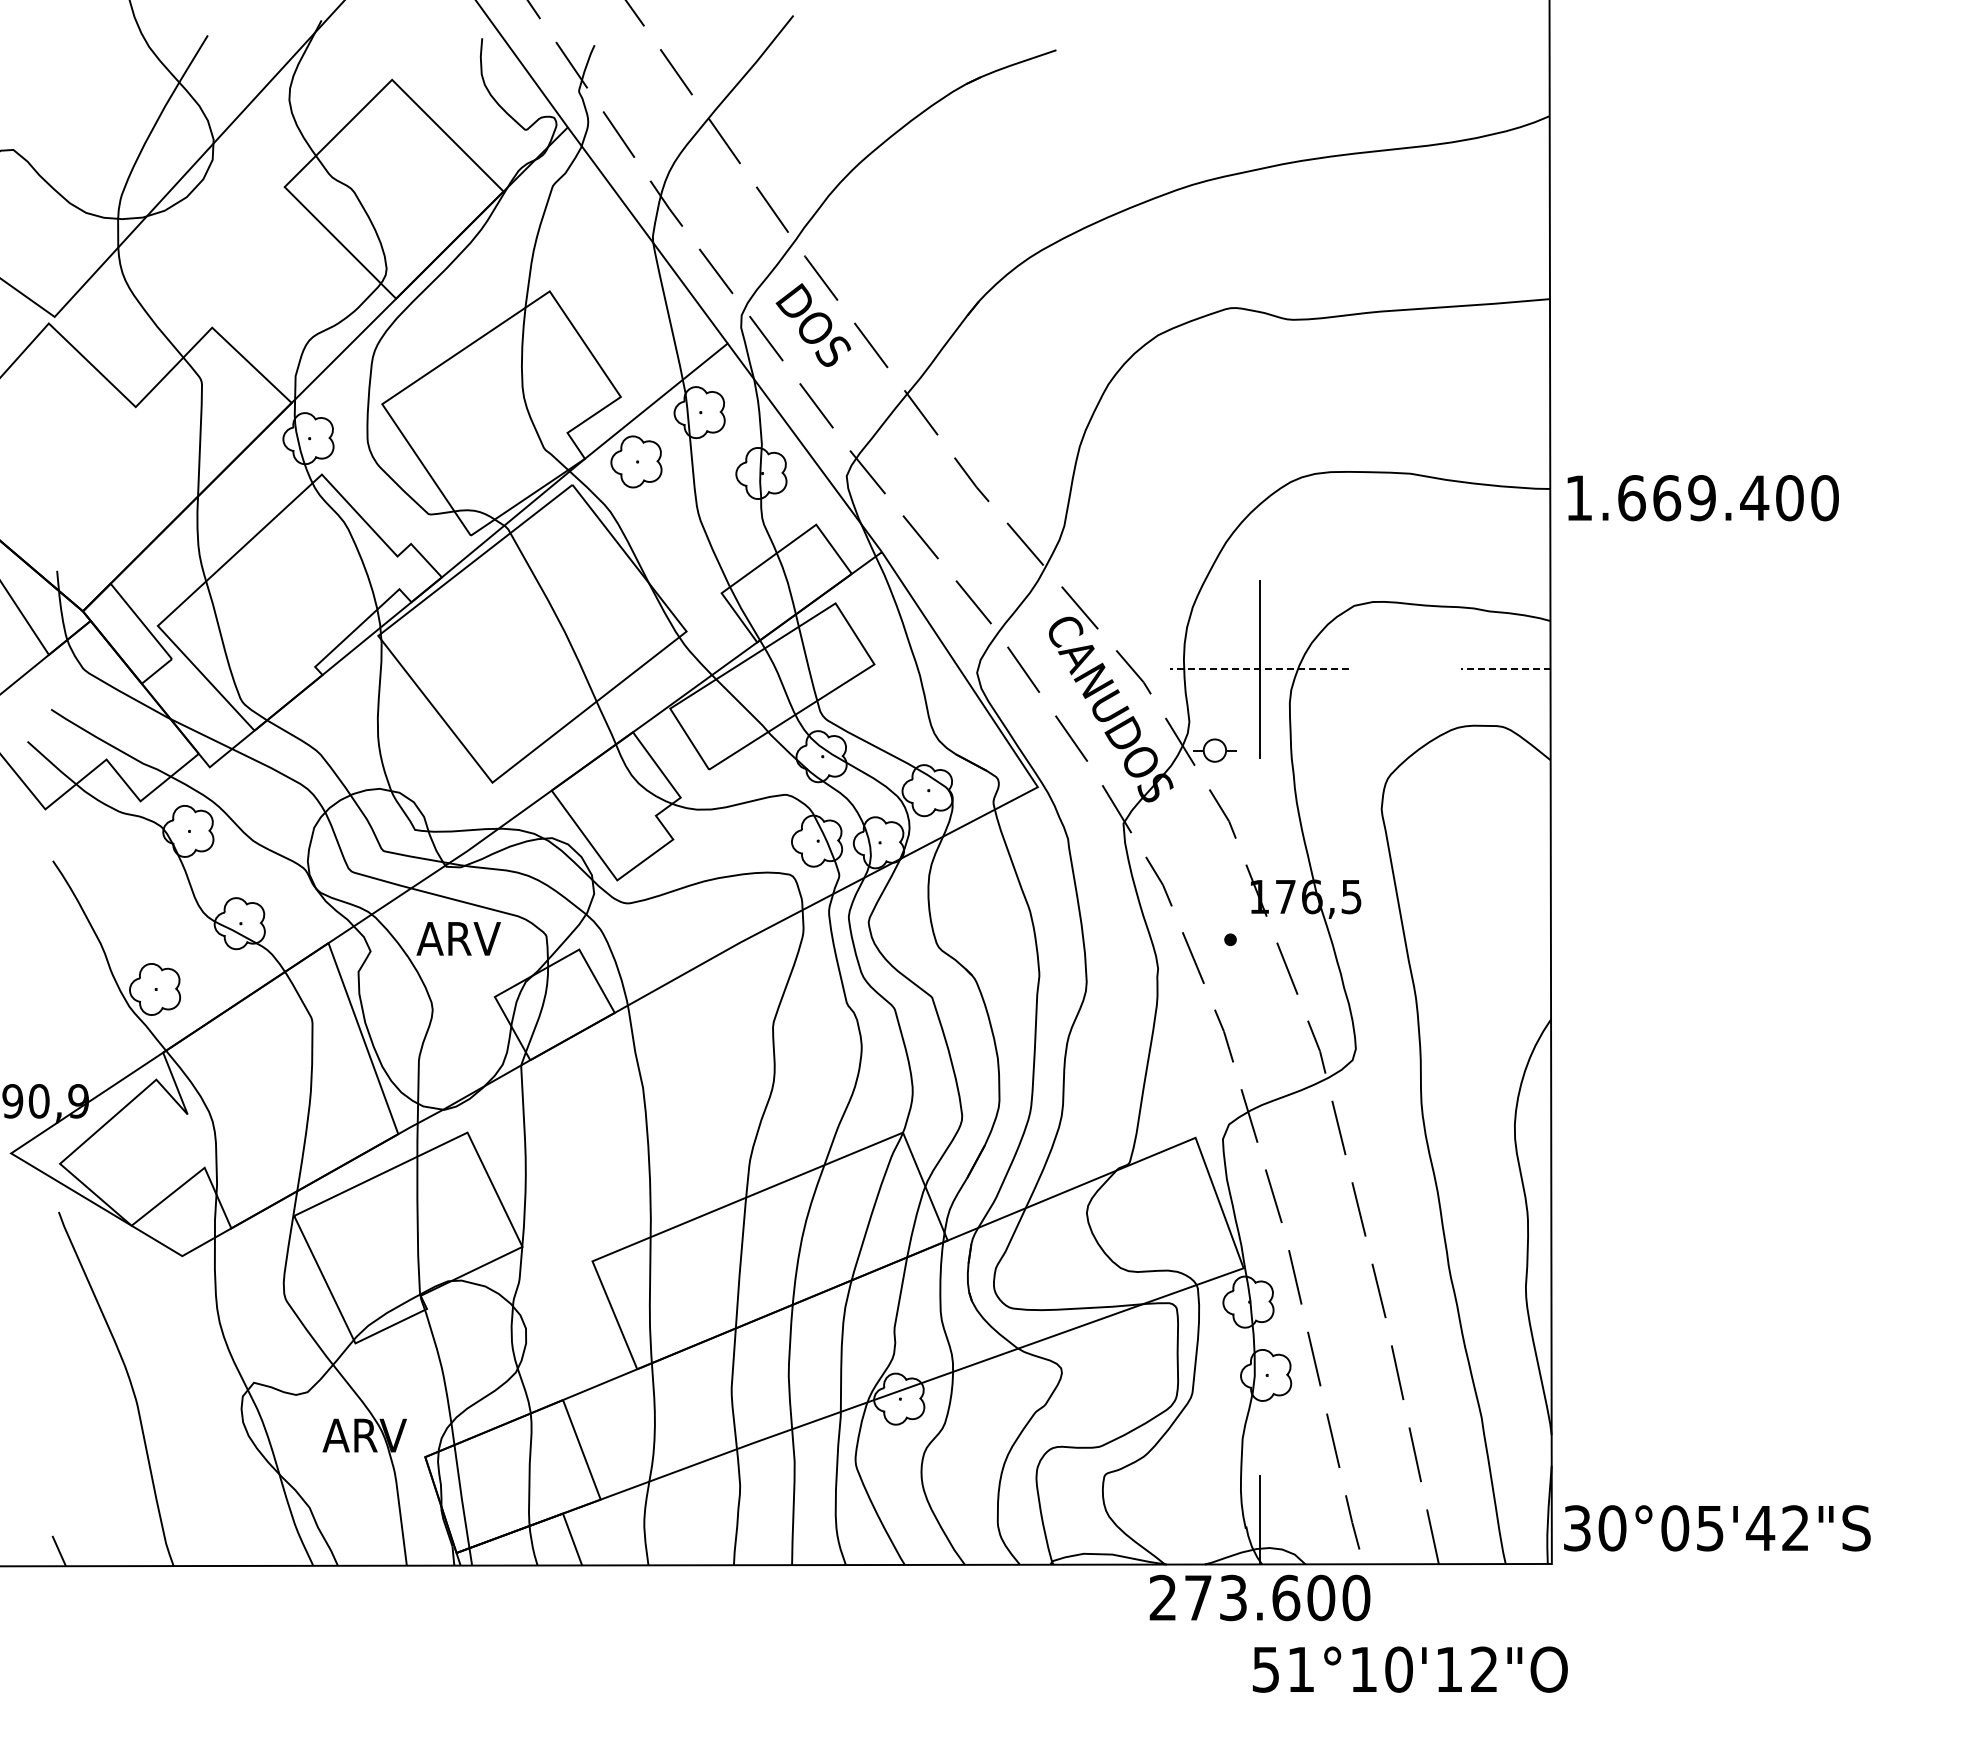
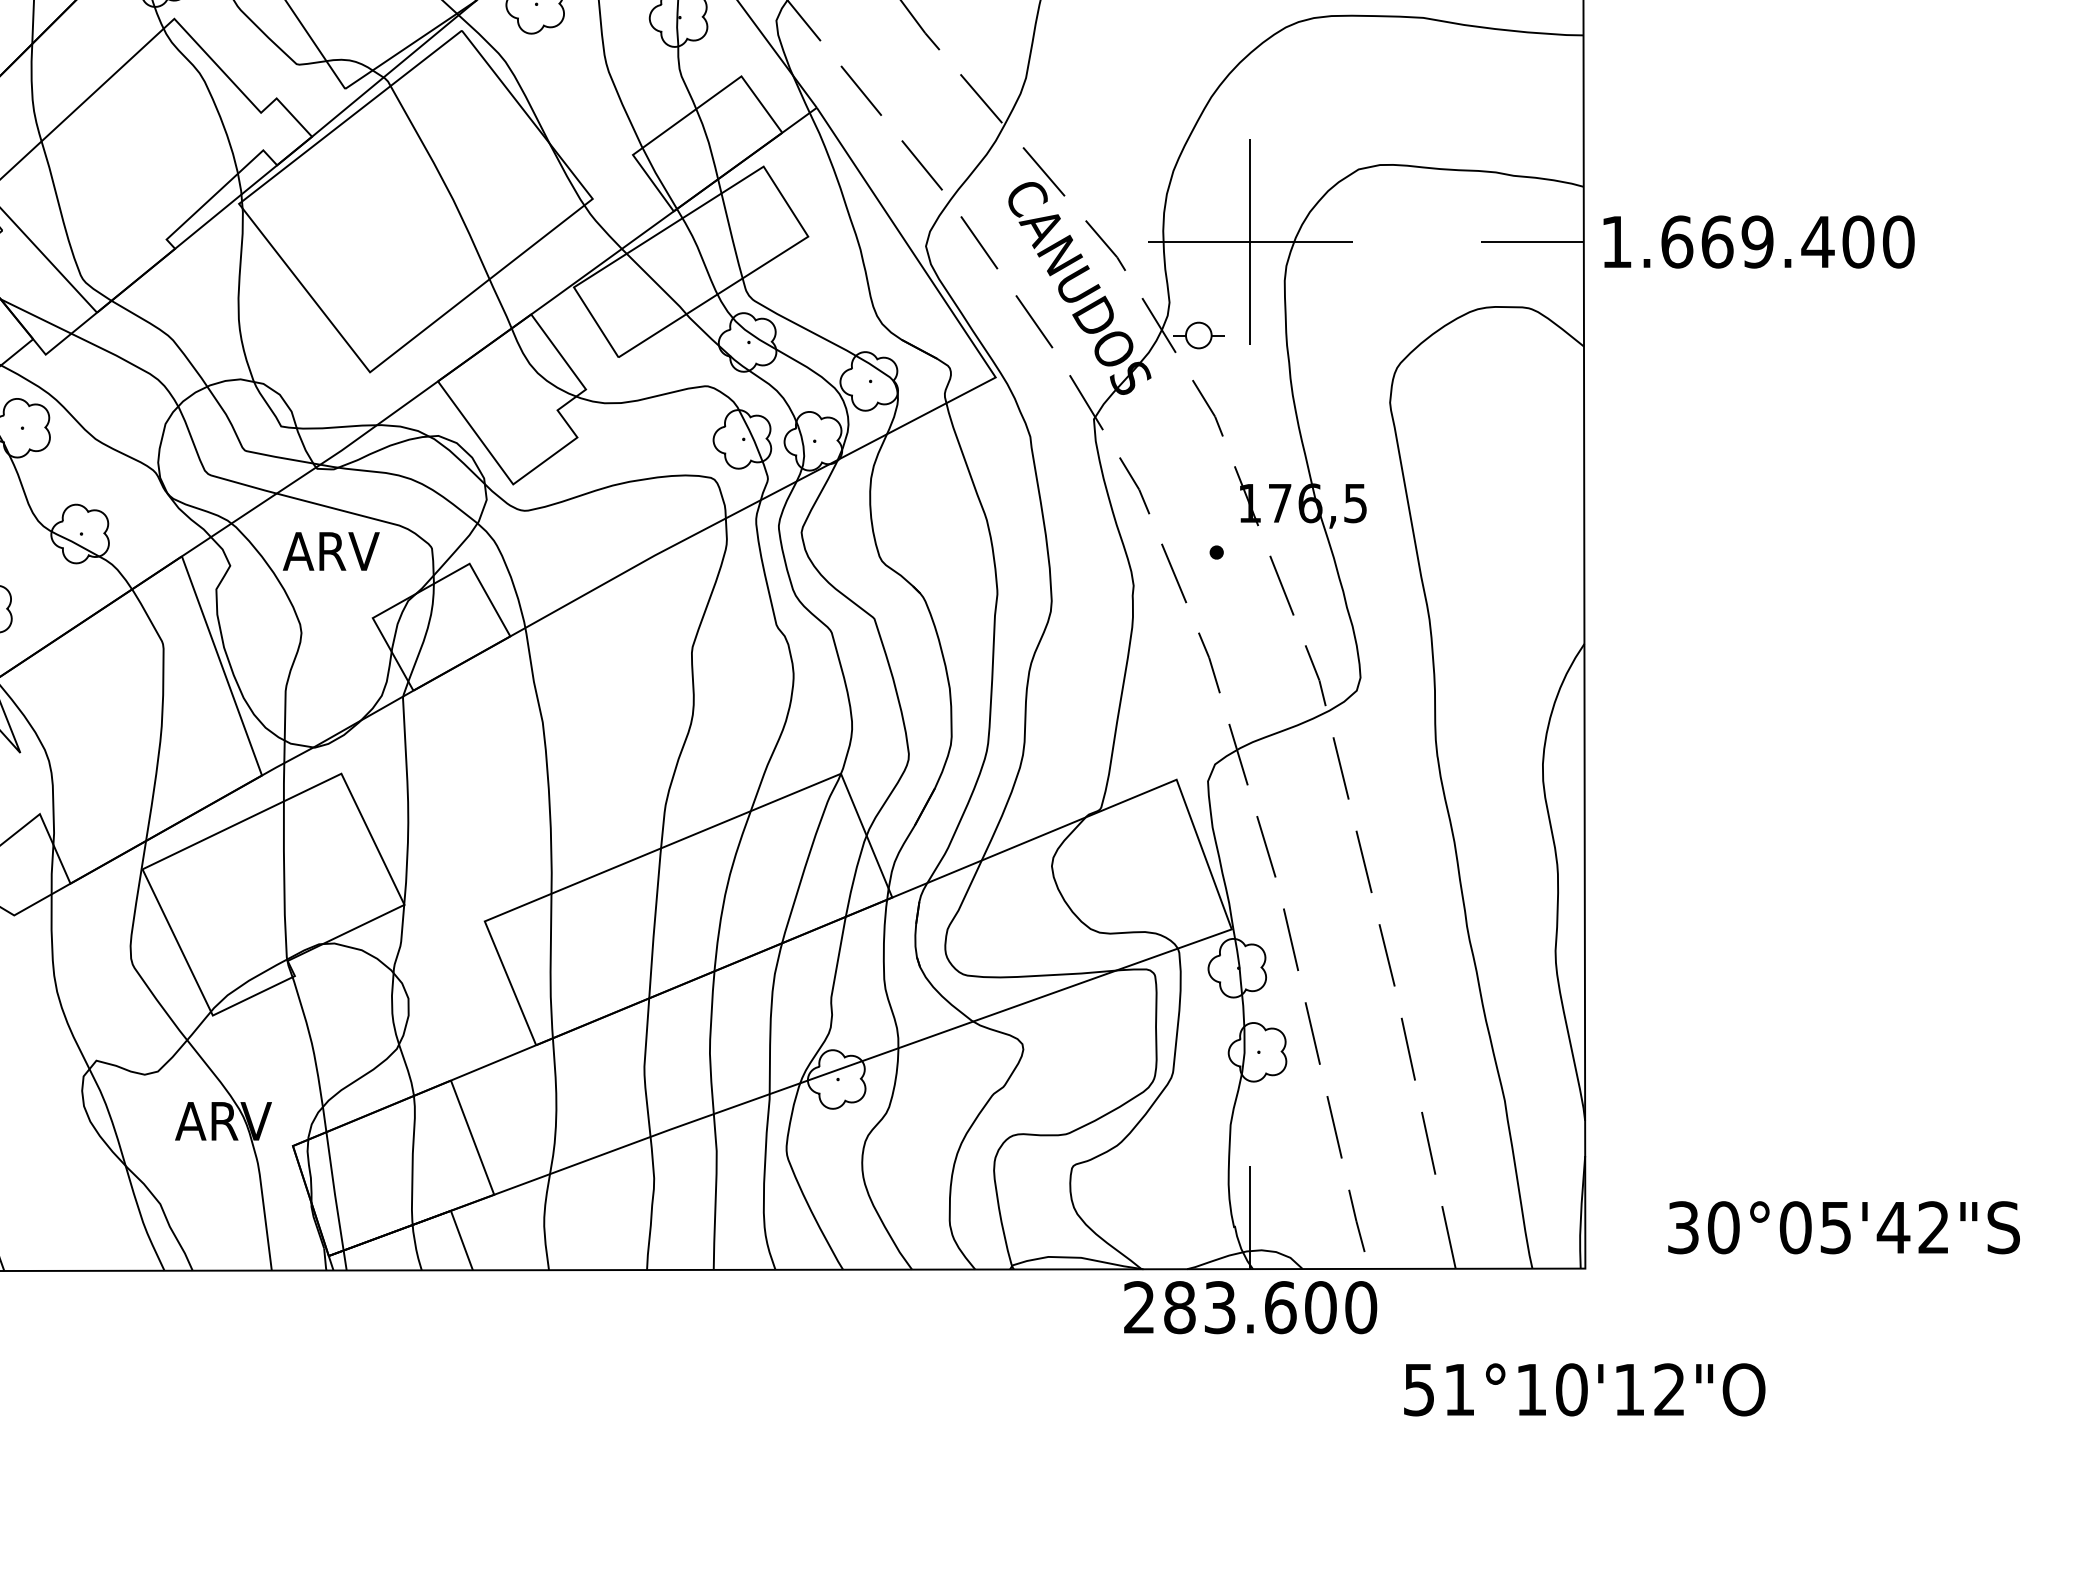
text: (1702, 498) -> (1758, 242), moved
line: (1259, 669) -> (1249, 242), dashed -> solid
line: (1505, 669) -> (1532, 242), dashed -> solid
text: (1717, 1528) -> (1844, 1227), moved
text: (1198, 1597) -> (1179, 1307), 273.600 -> 283.600
text: (1409, 1669) -> (1583, 1389), moved

